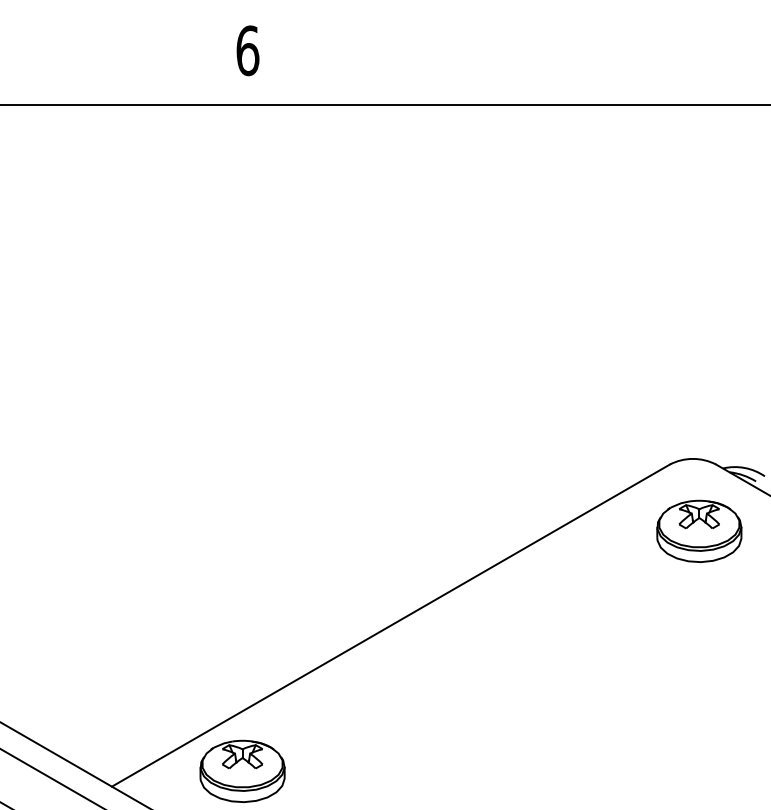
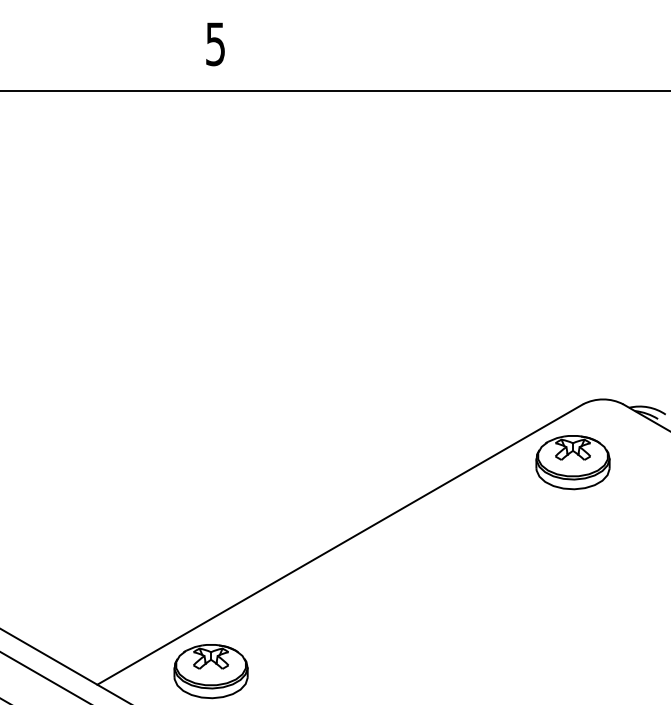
text: (247, 50) -> (215, 43), 6 -> 5
part: (699, 530) -> (573, 461), moved

